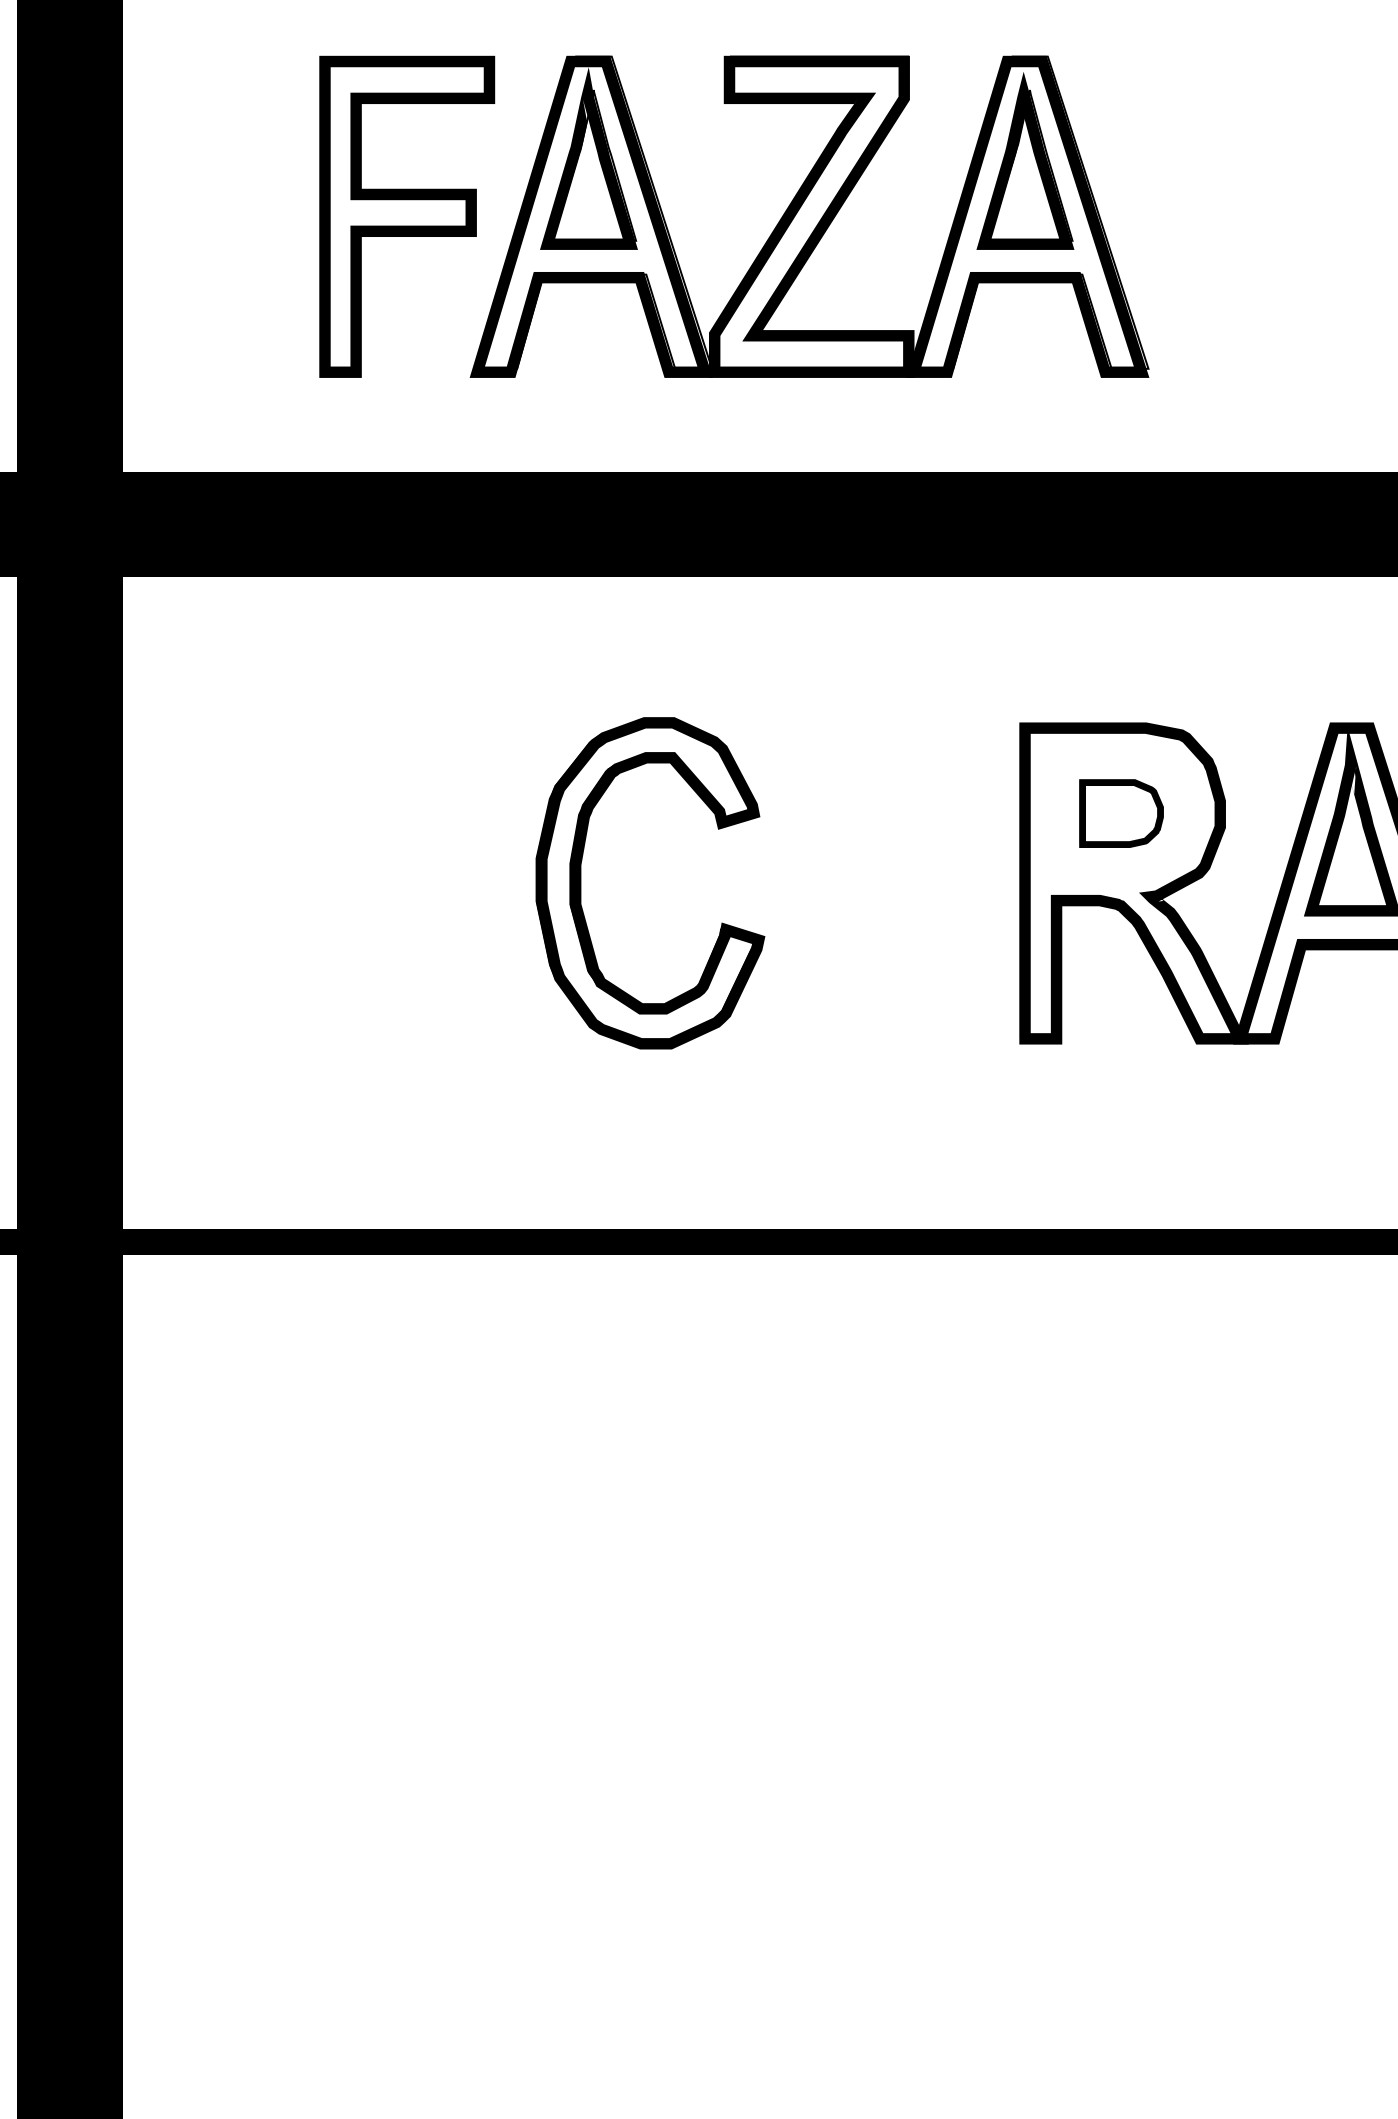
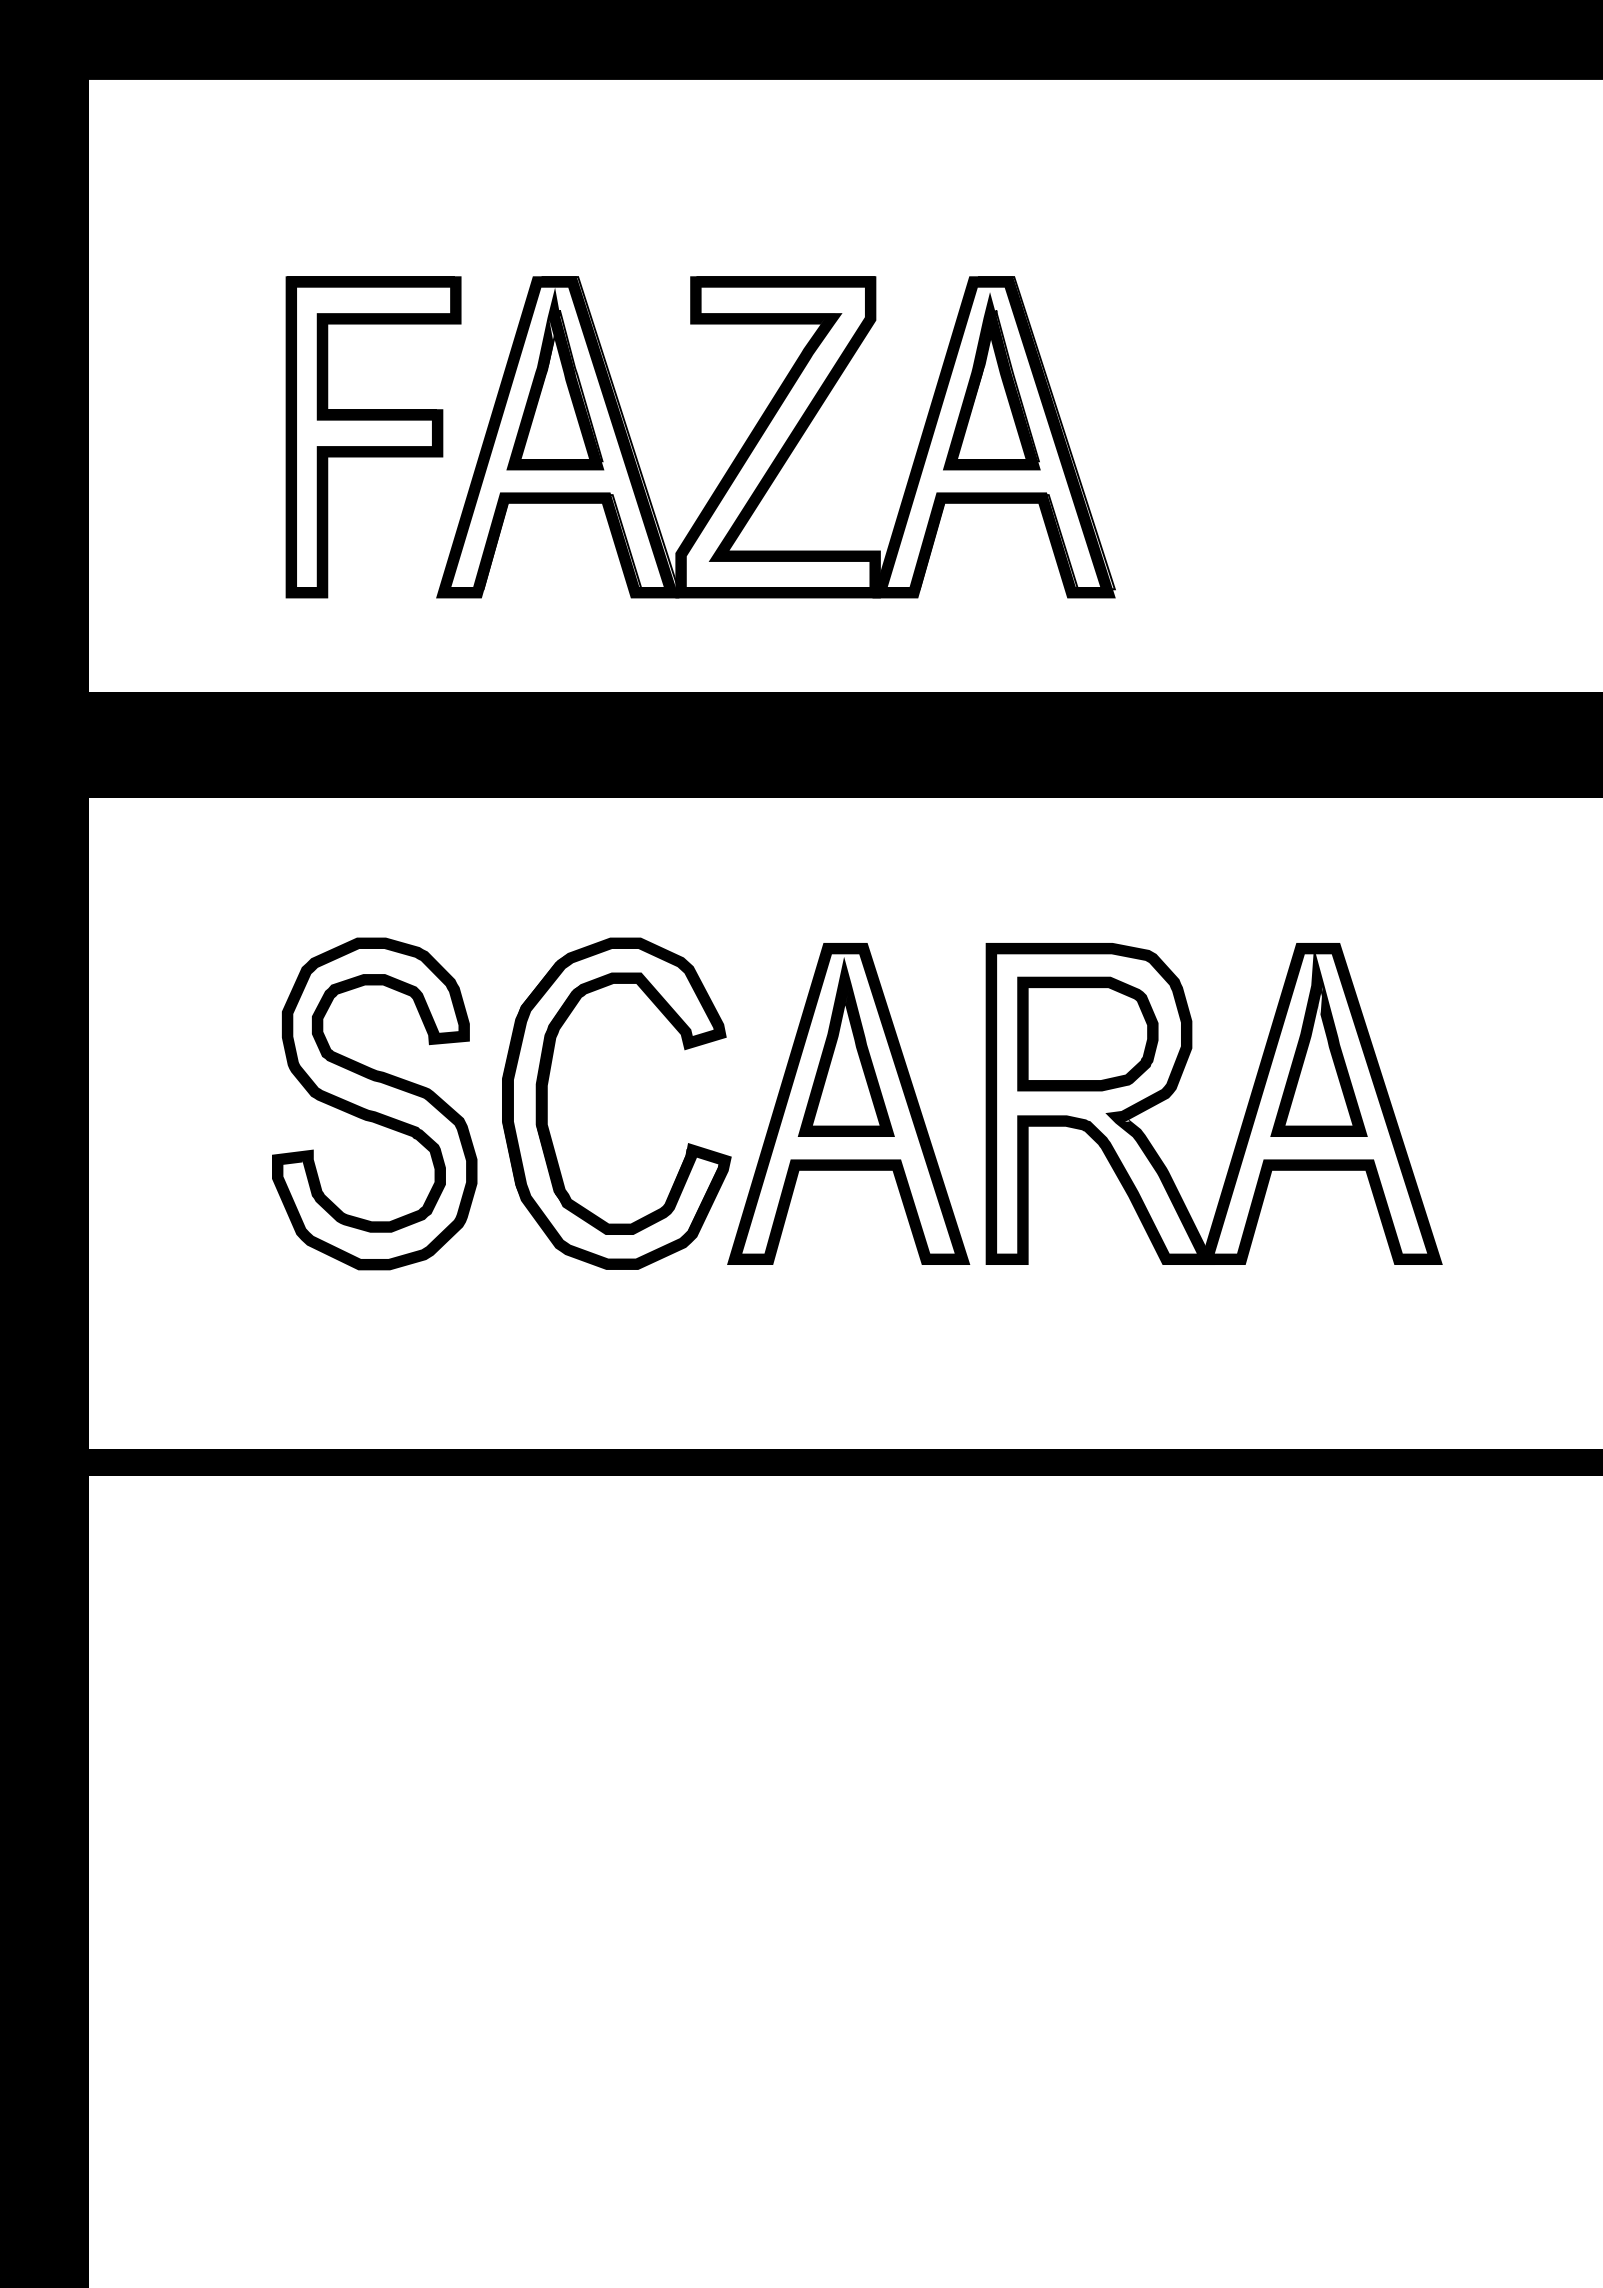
part: (1121, 813) -> (1087, 1033), size x1.67
part: (408, 883) -> (374, 1103), added
part: (882, 883) -> (848, 1103), added

